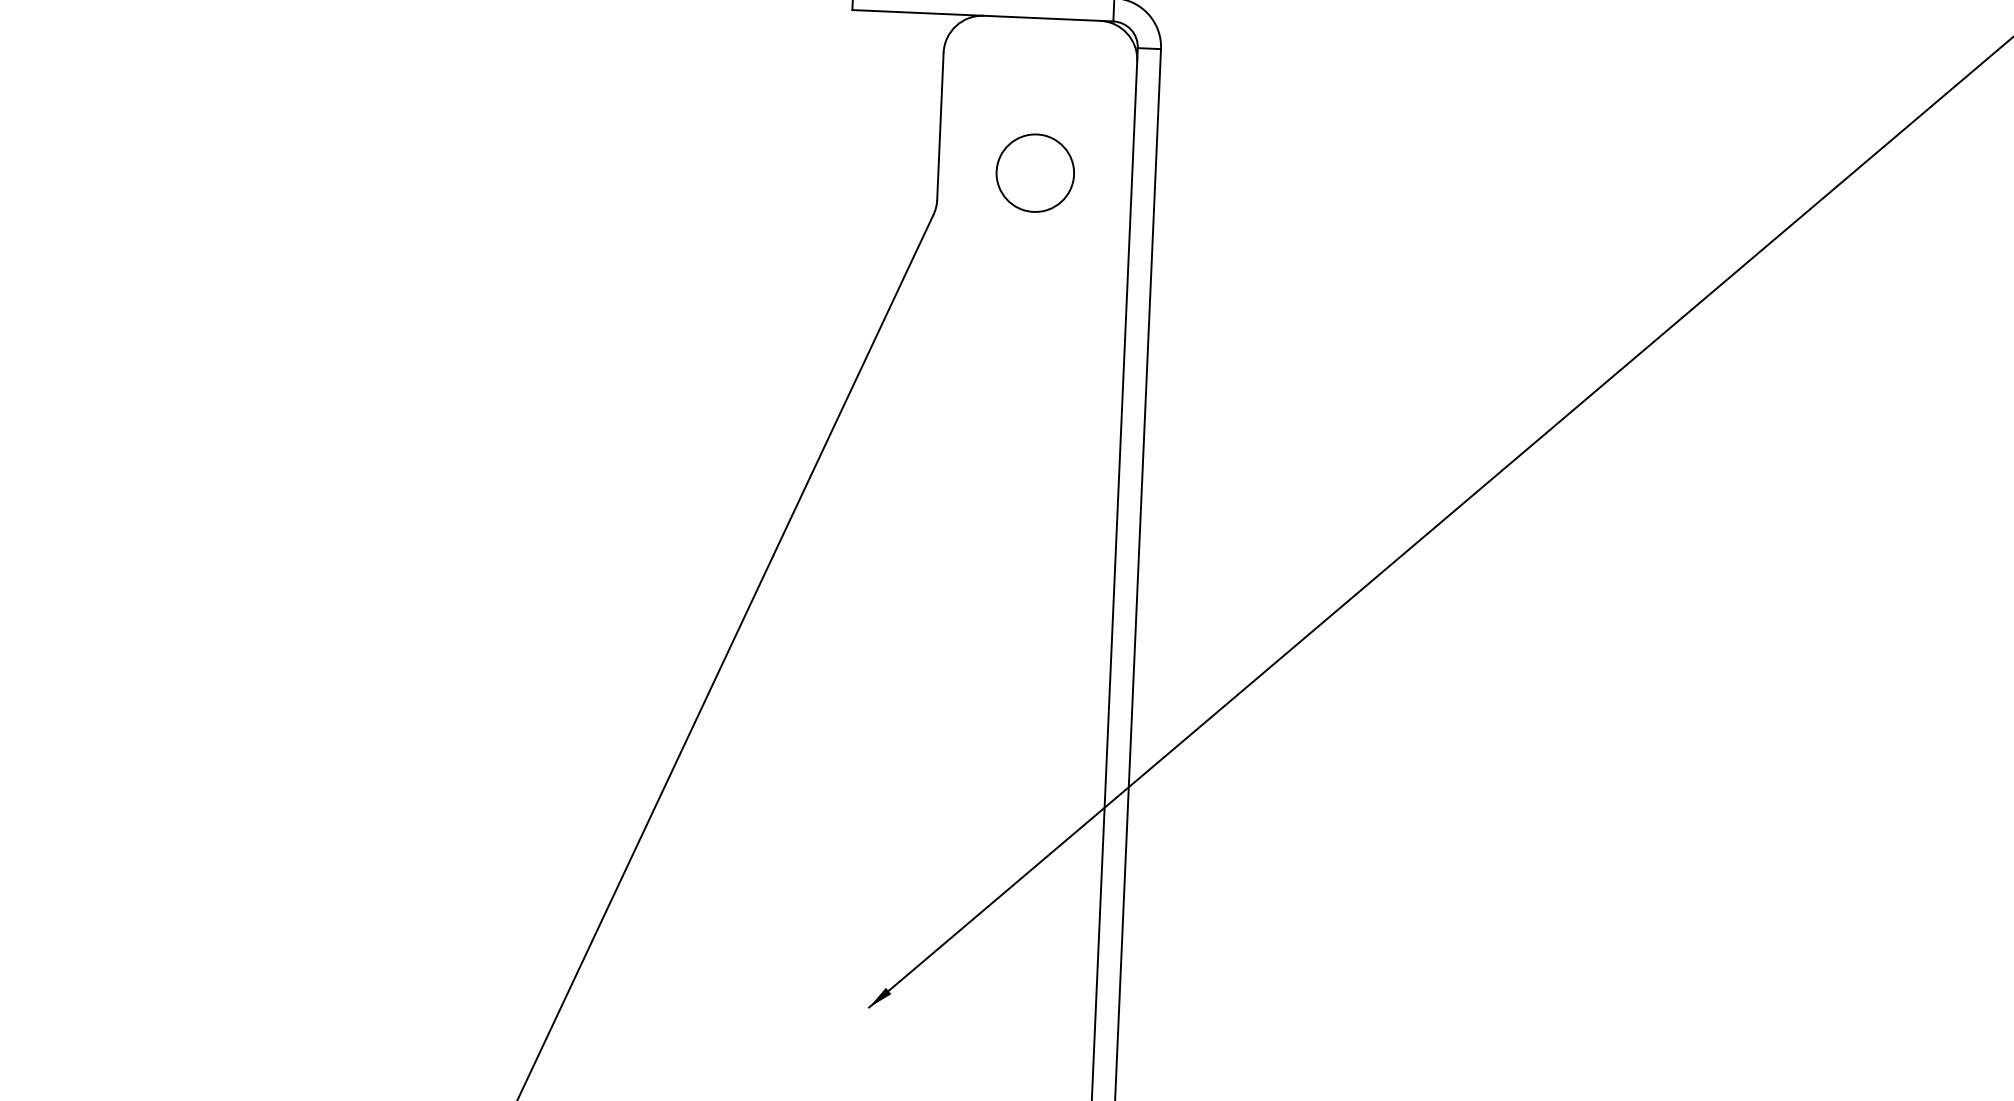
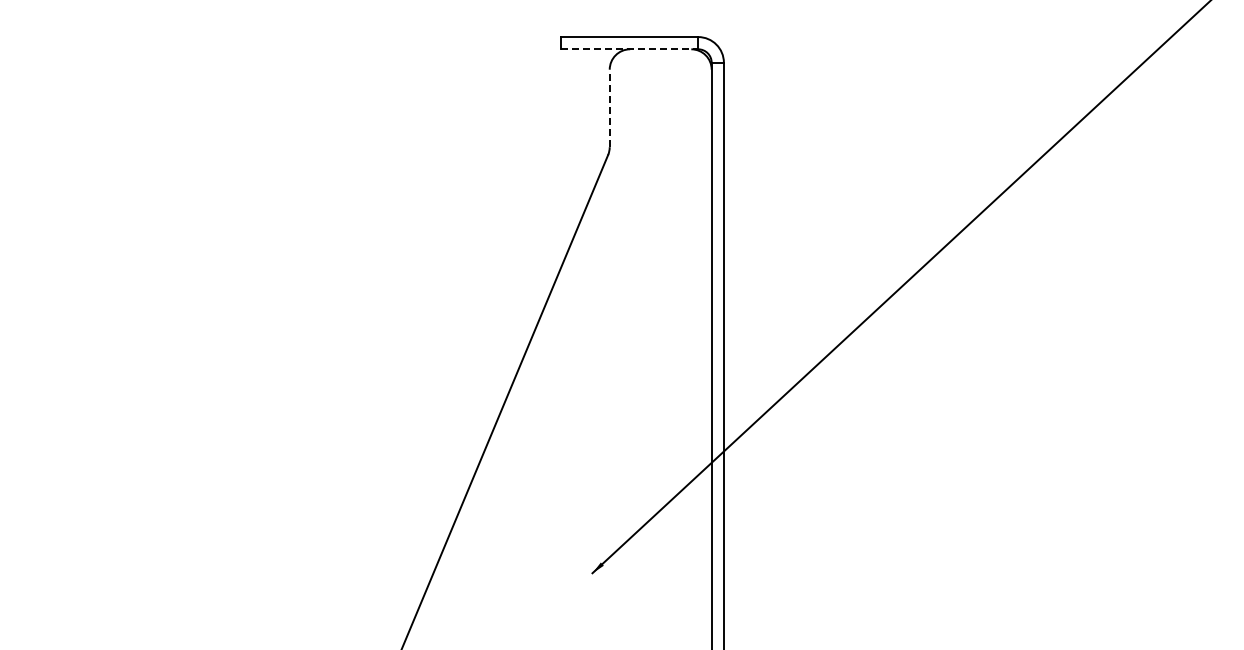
line: (982, 16) -> (629, 49), solid -> dashed
line: (939, 126) -> (609, 108), solid -> dashed
circle: (1034, 172) -> (660, 130), removed

